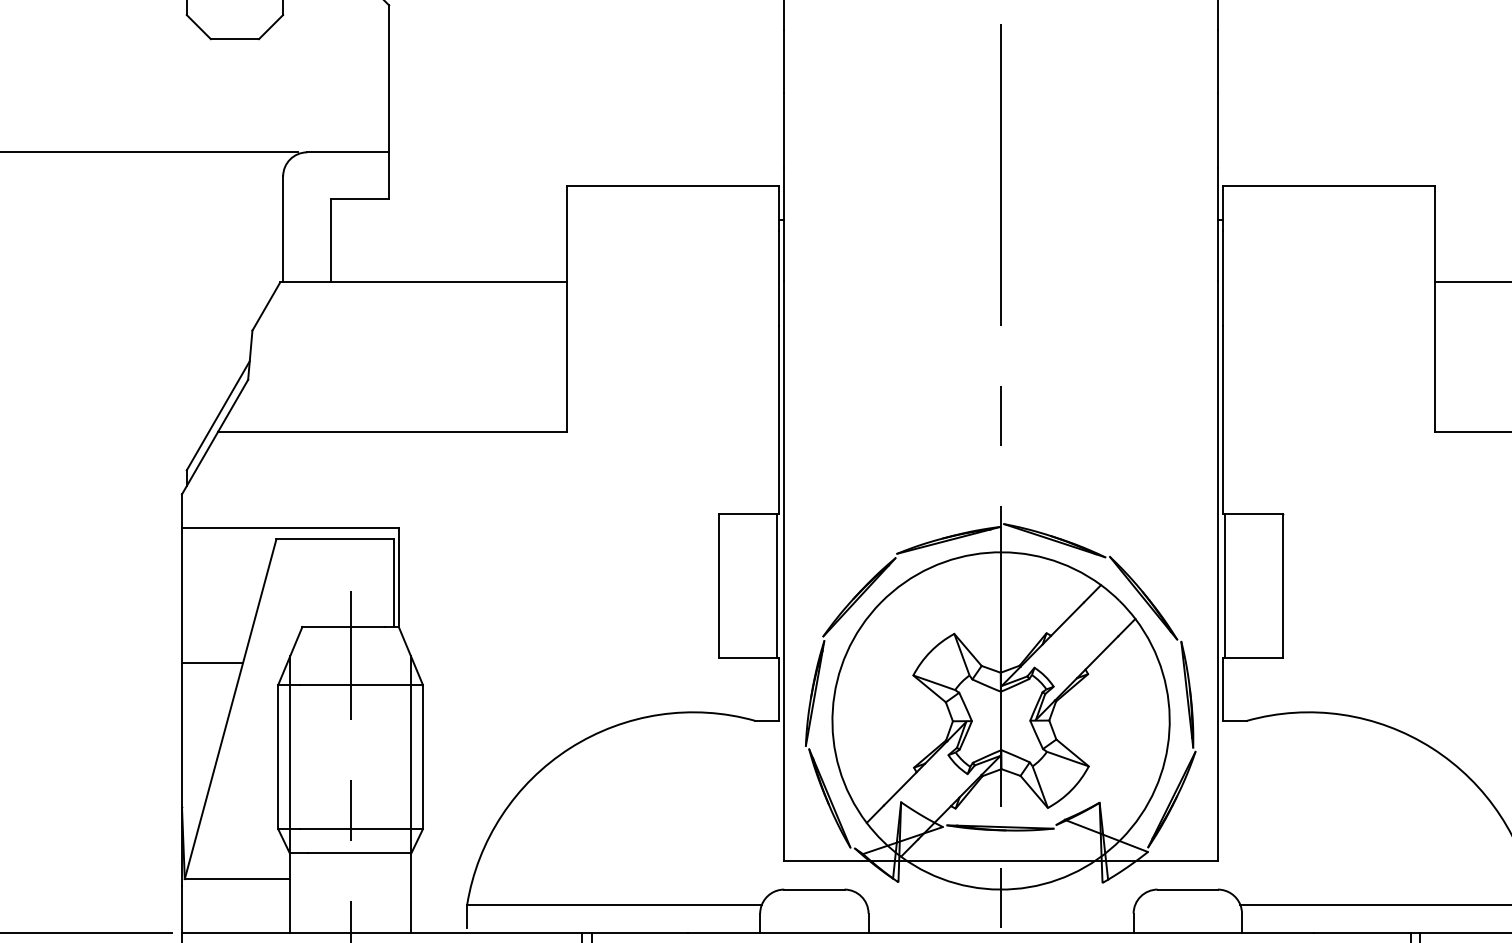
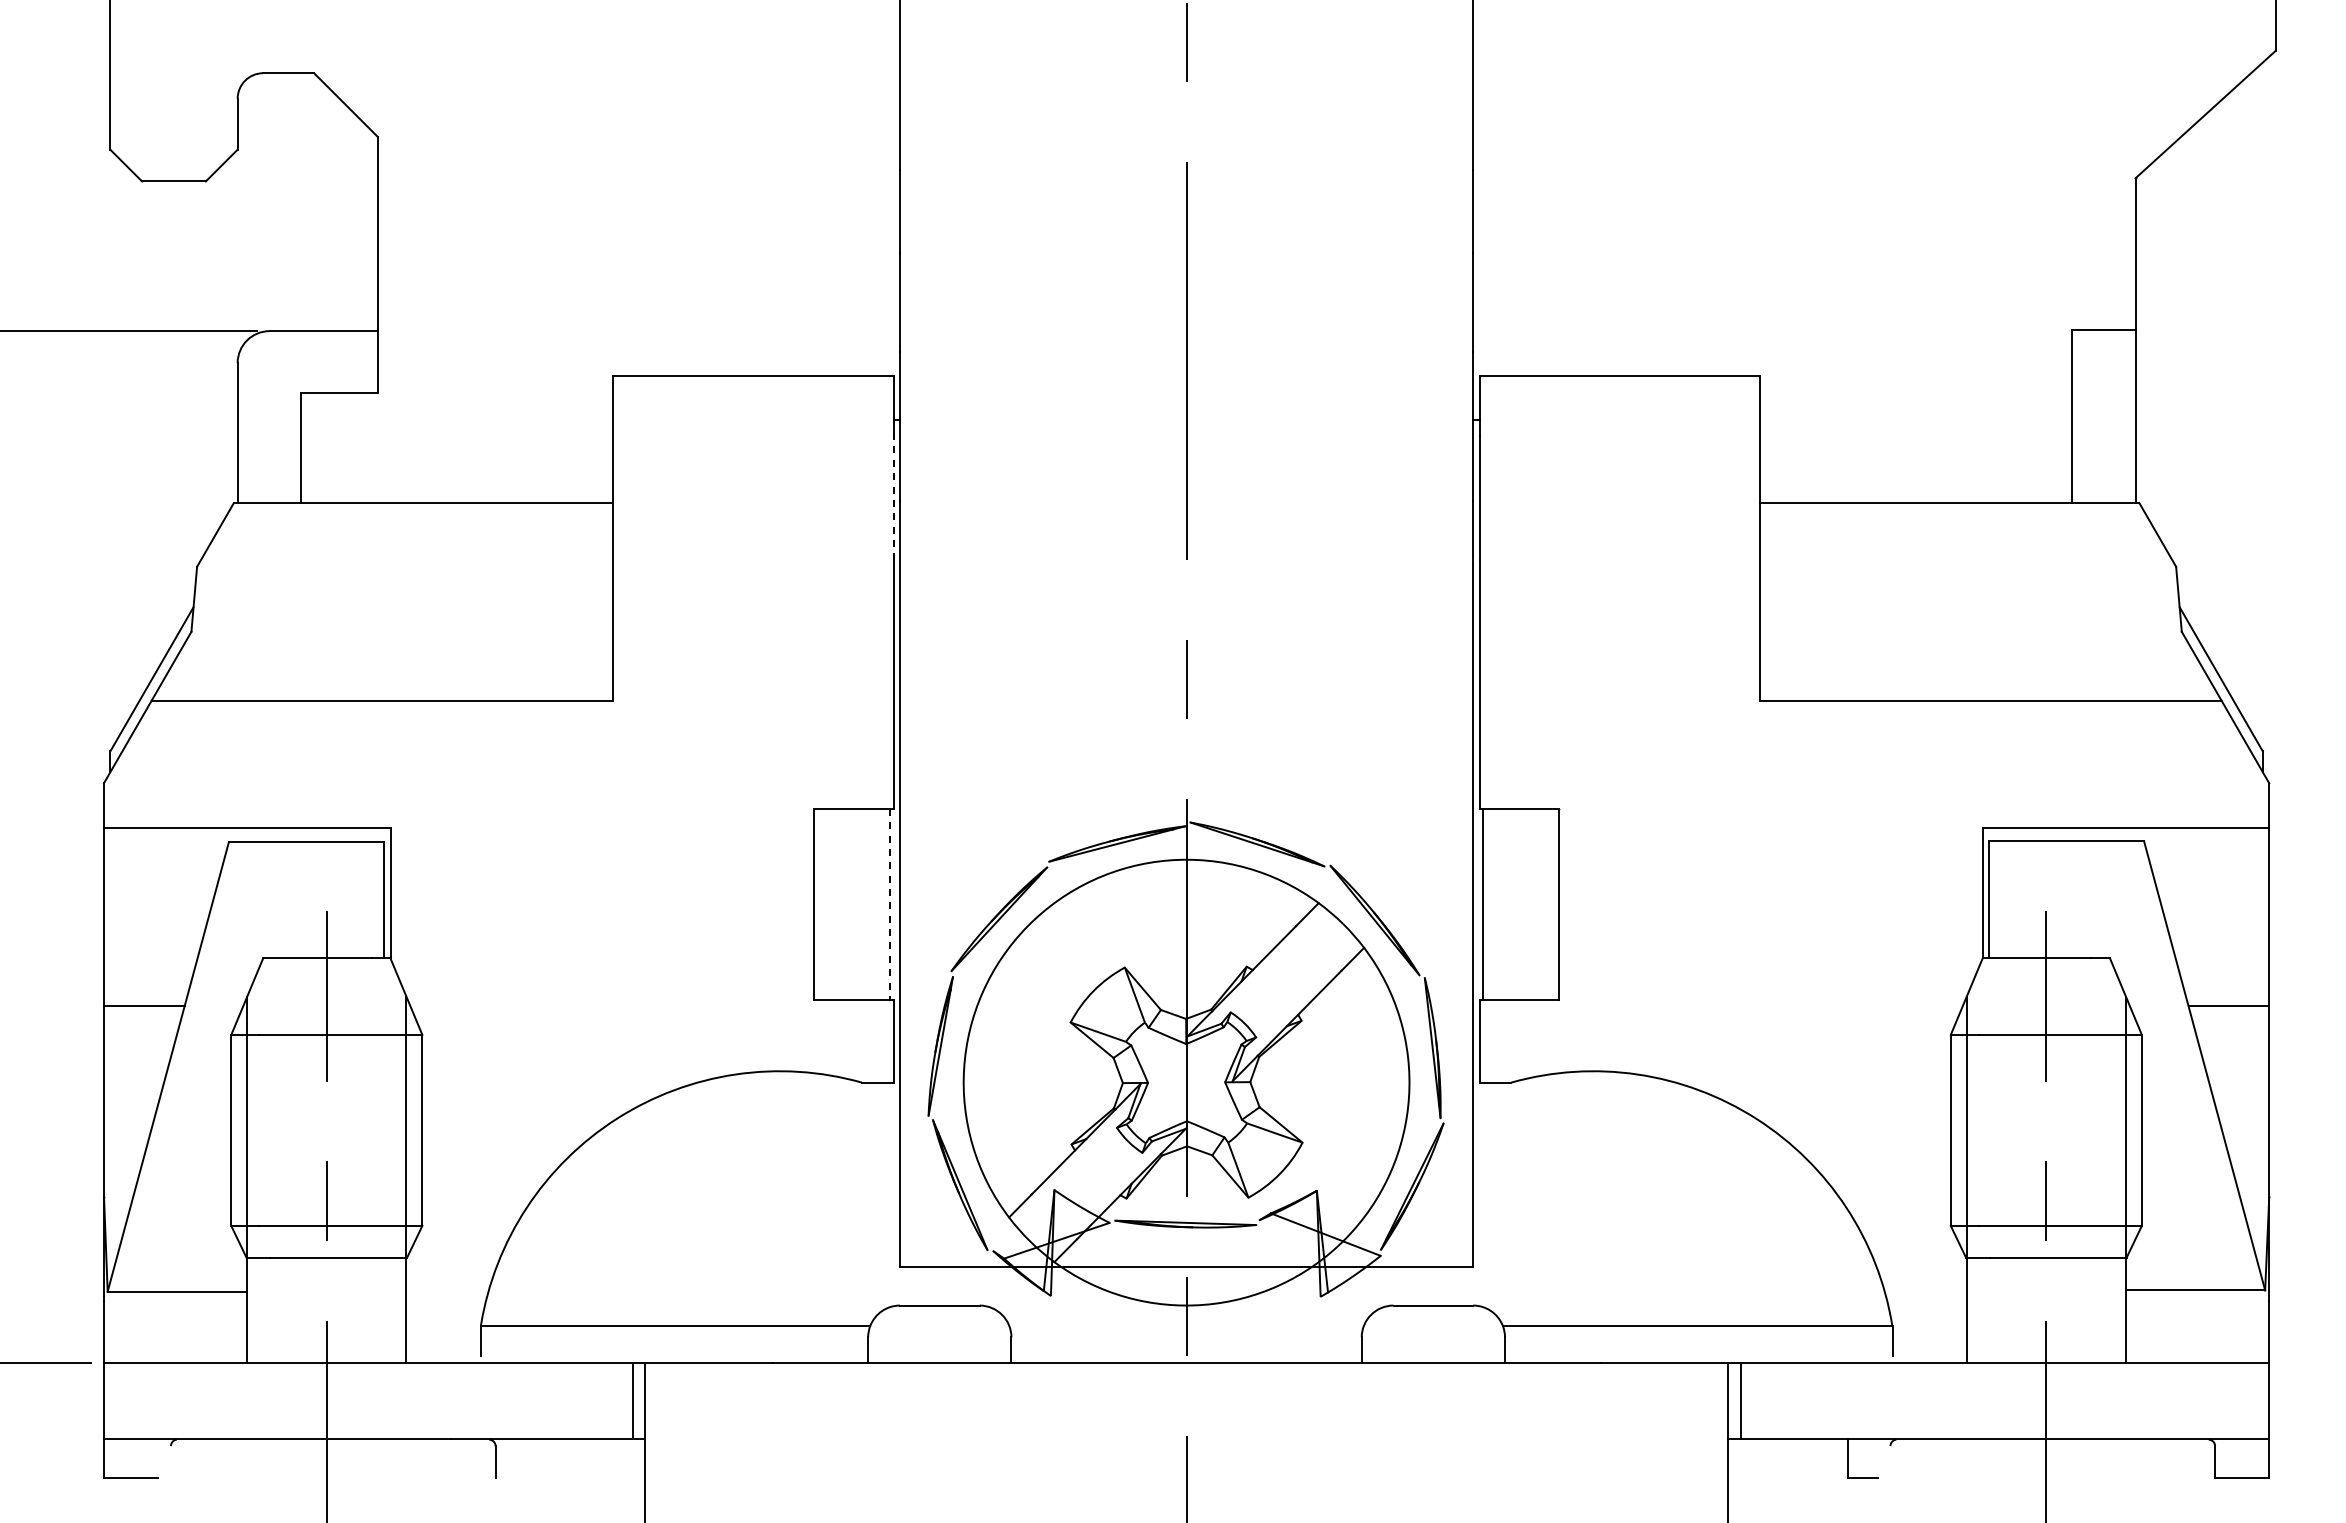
line: (779, 278) -> (893, 497), solid -> dashed
line: (777, 586) -> (890, 904), solid -> dashed

